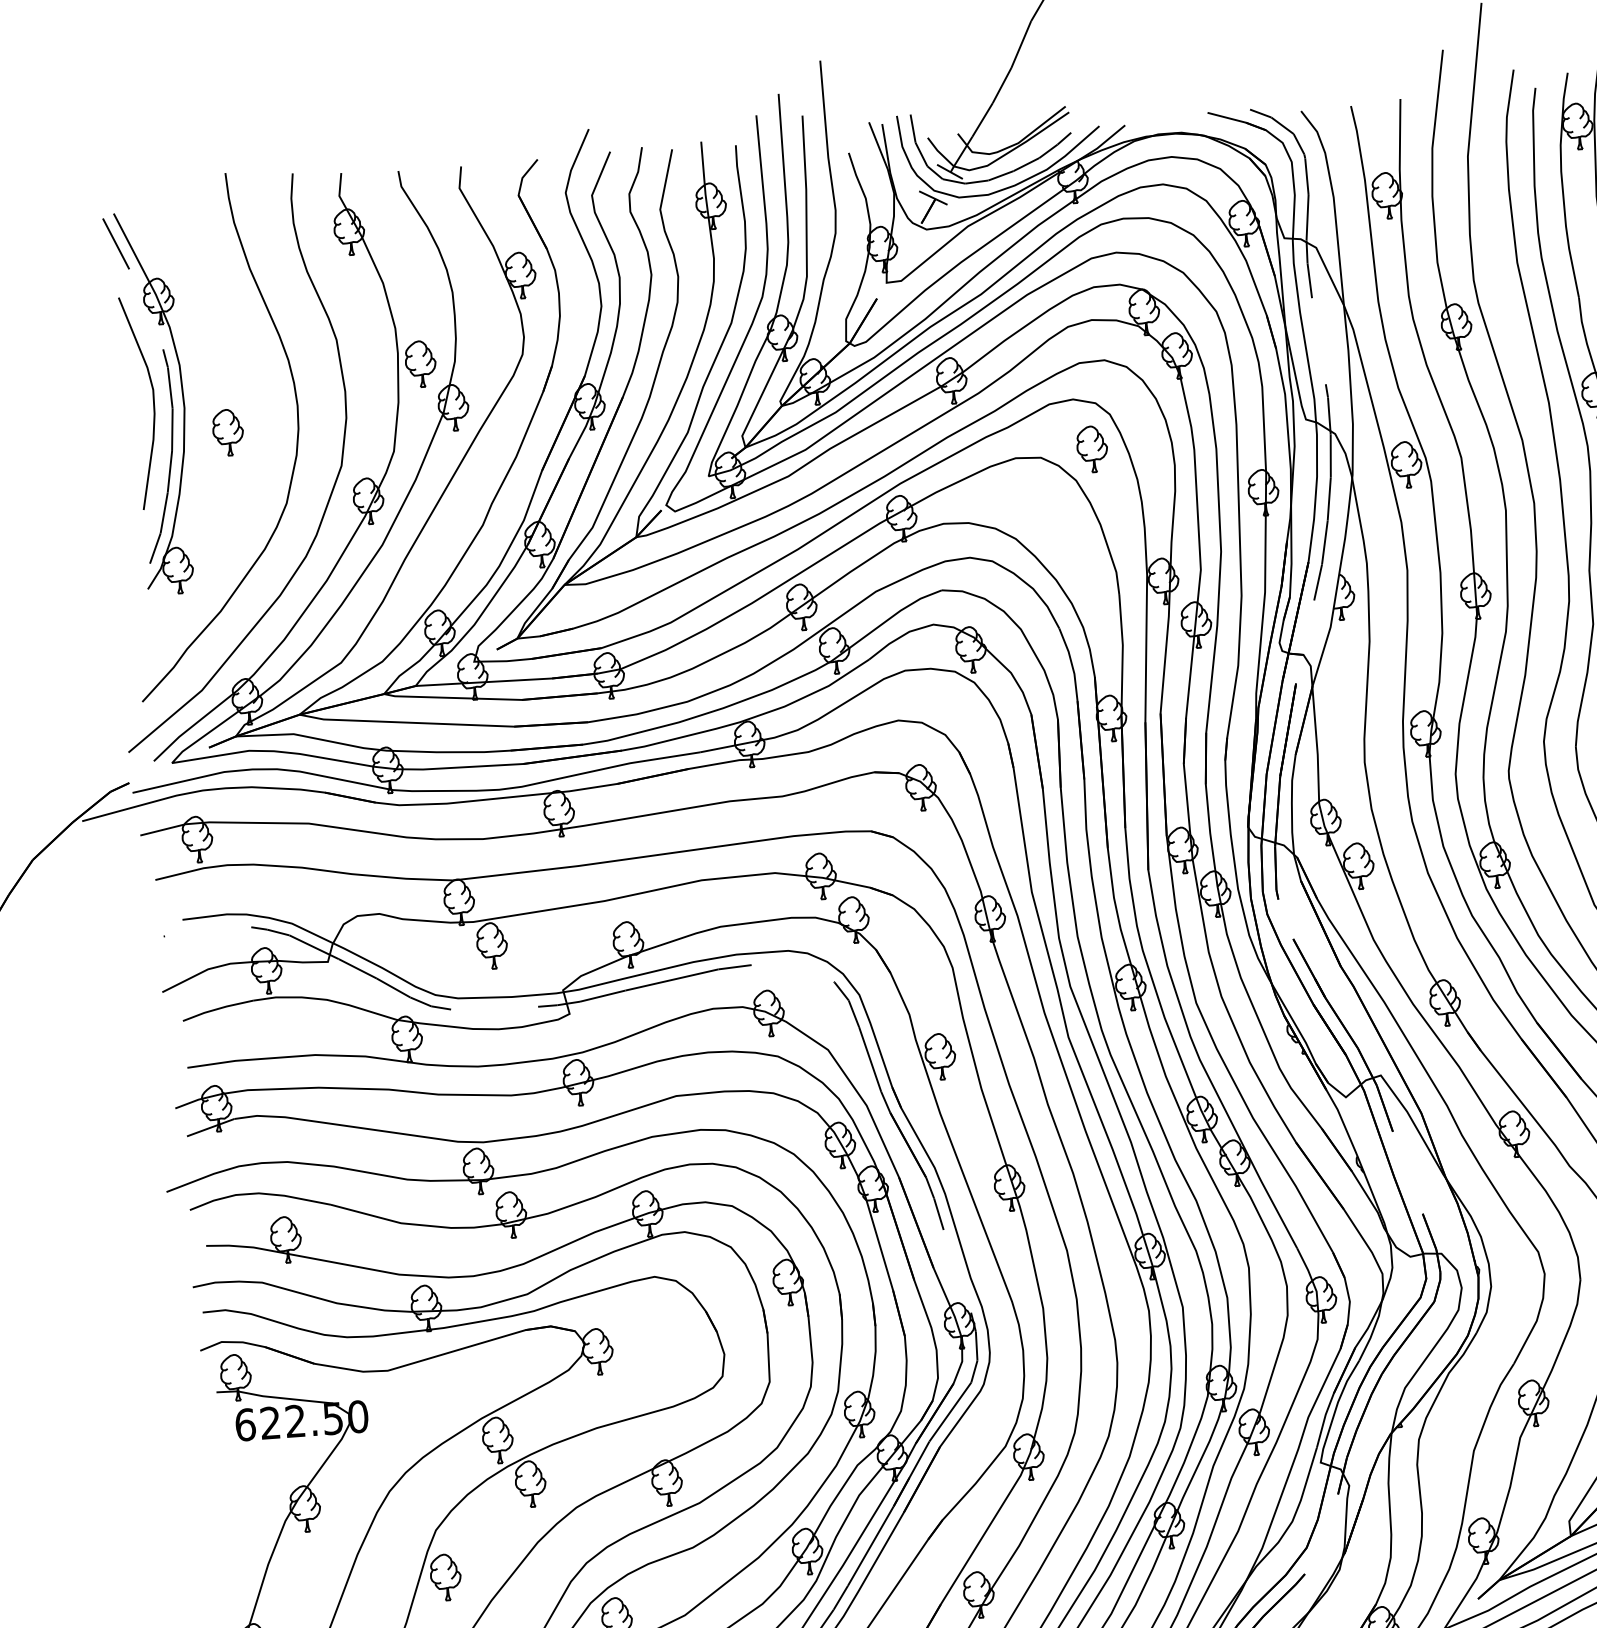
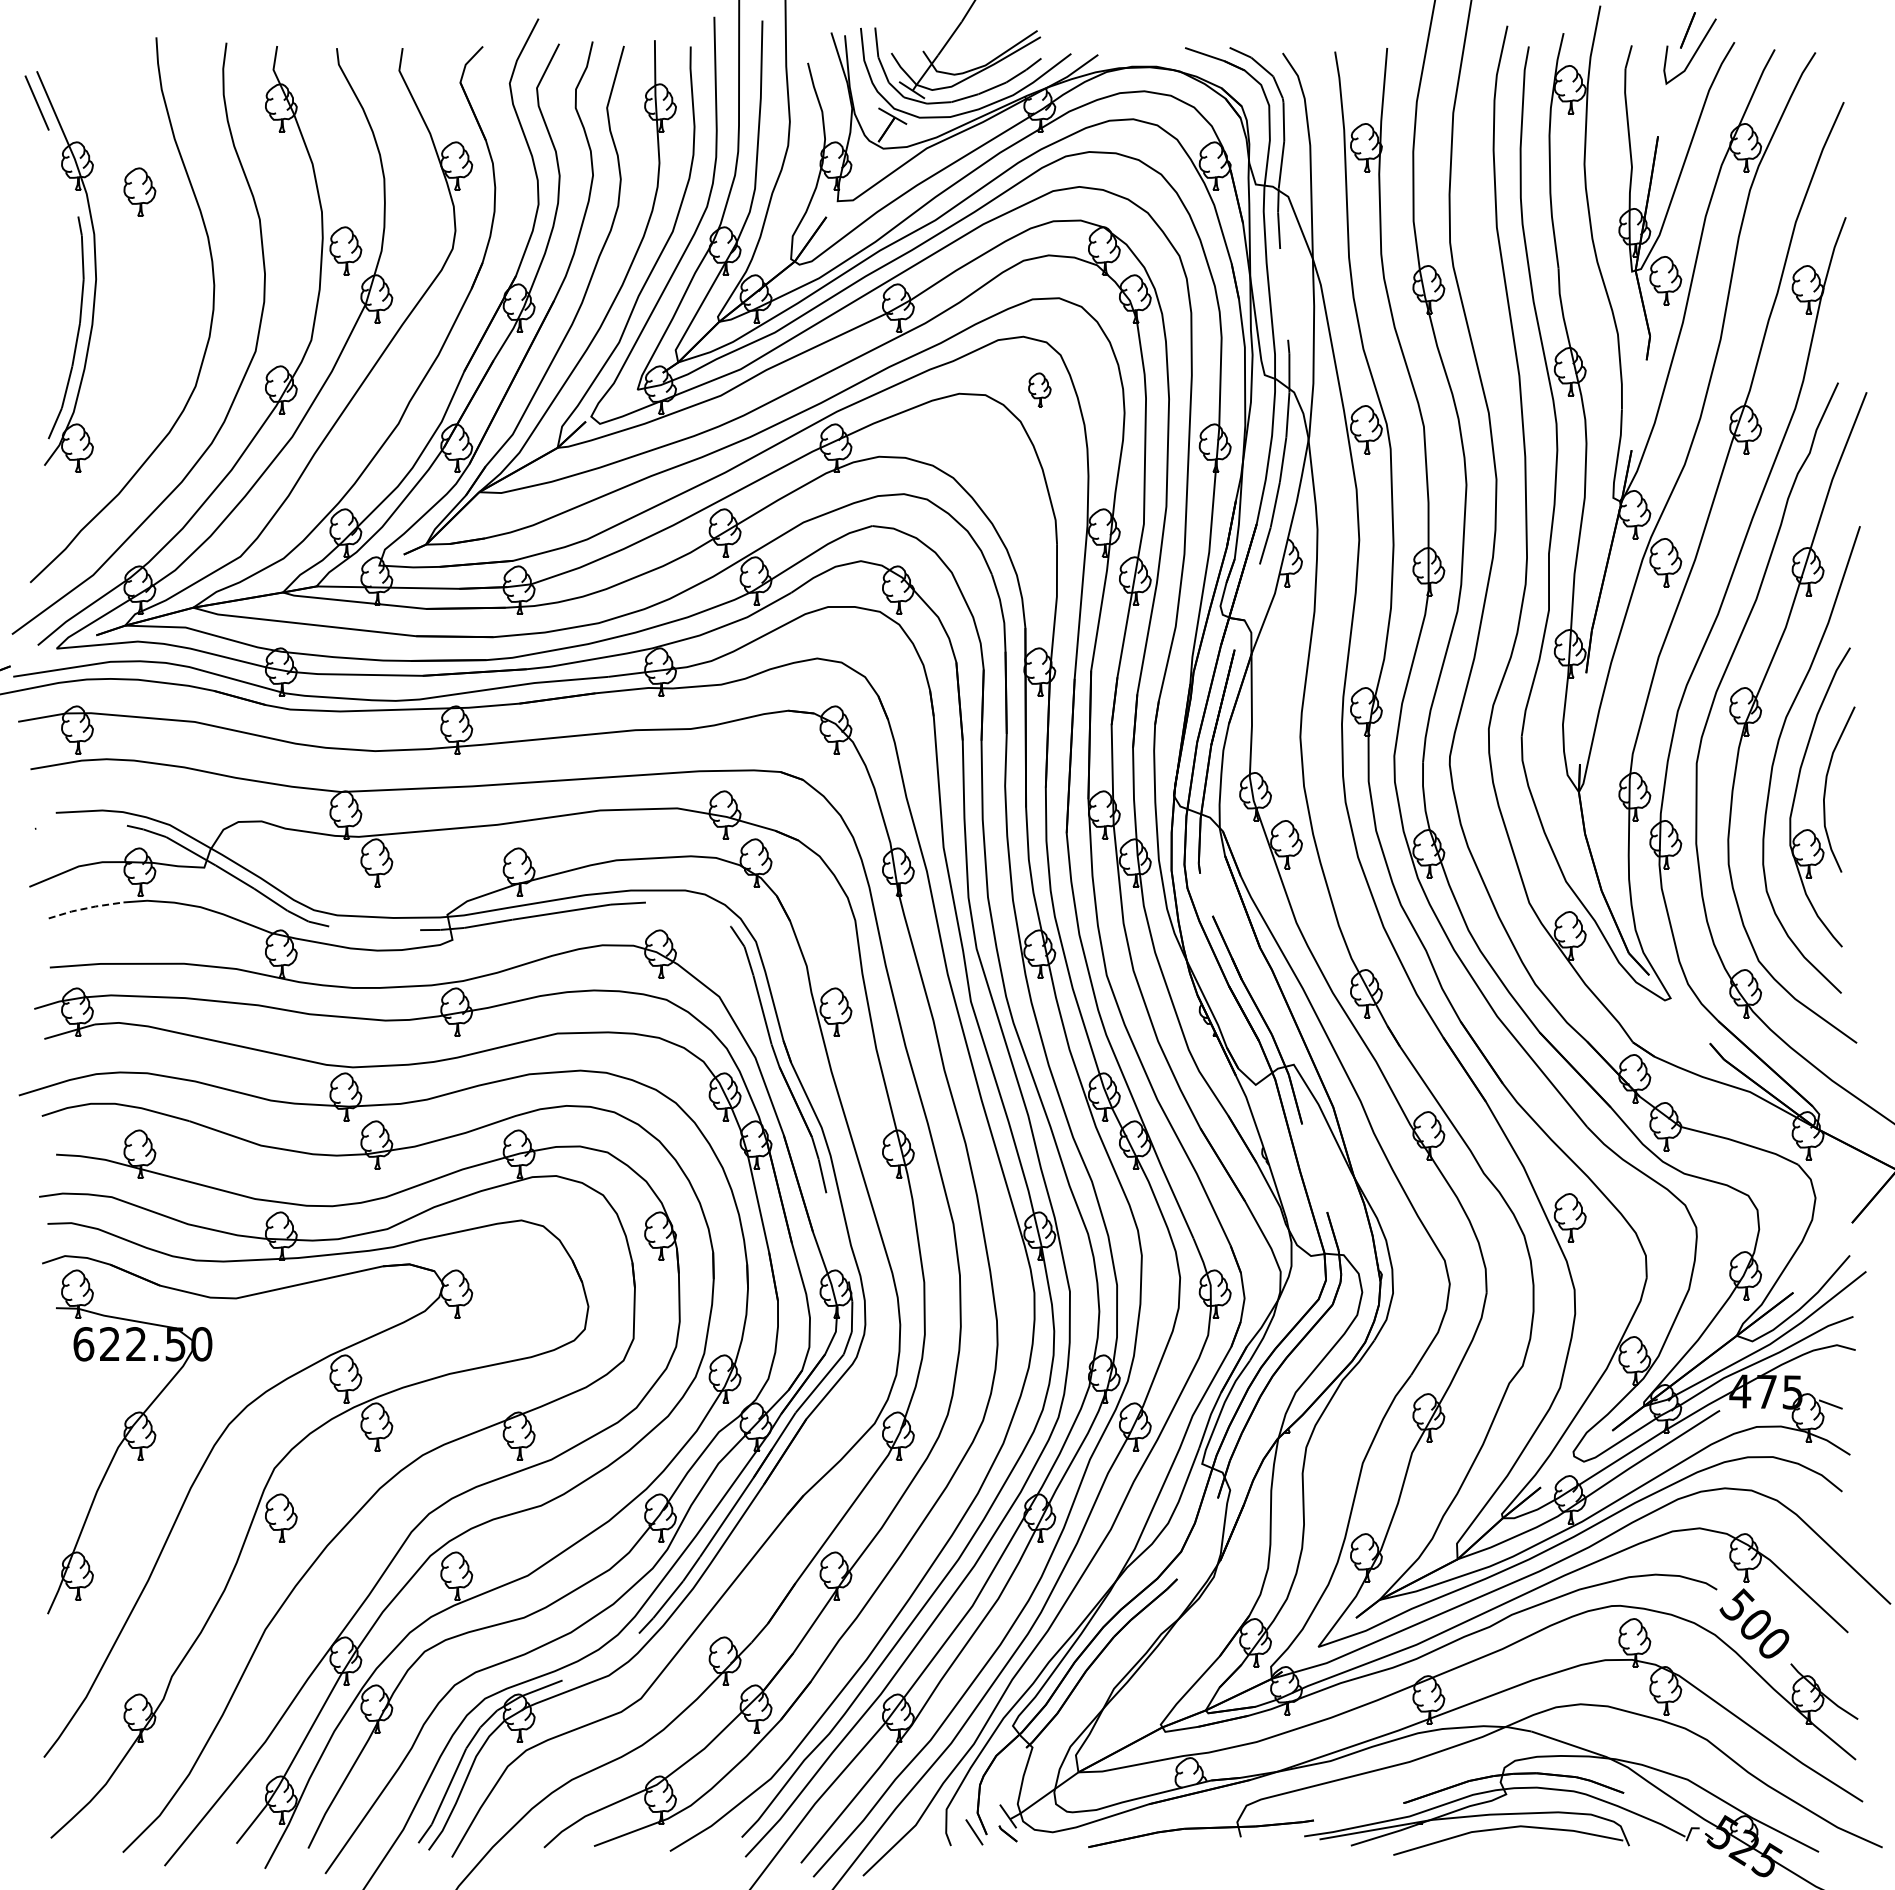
curve: (152, 401) -> (63, 270), removed
part: (227, 431) -> (139, 191), moved
part: (1092, 448) -> (1039, 389), size x0.7
line: (217, 1009) -> (85, 908), solid -> dashed

